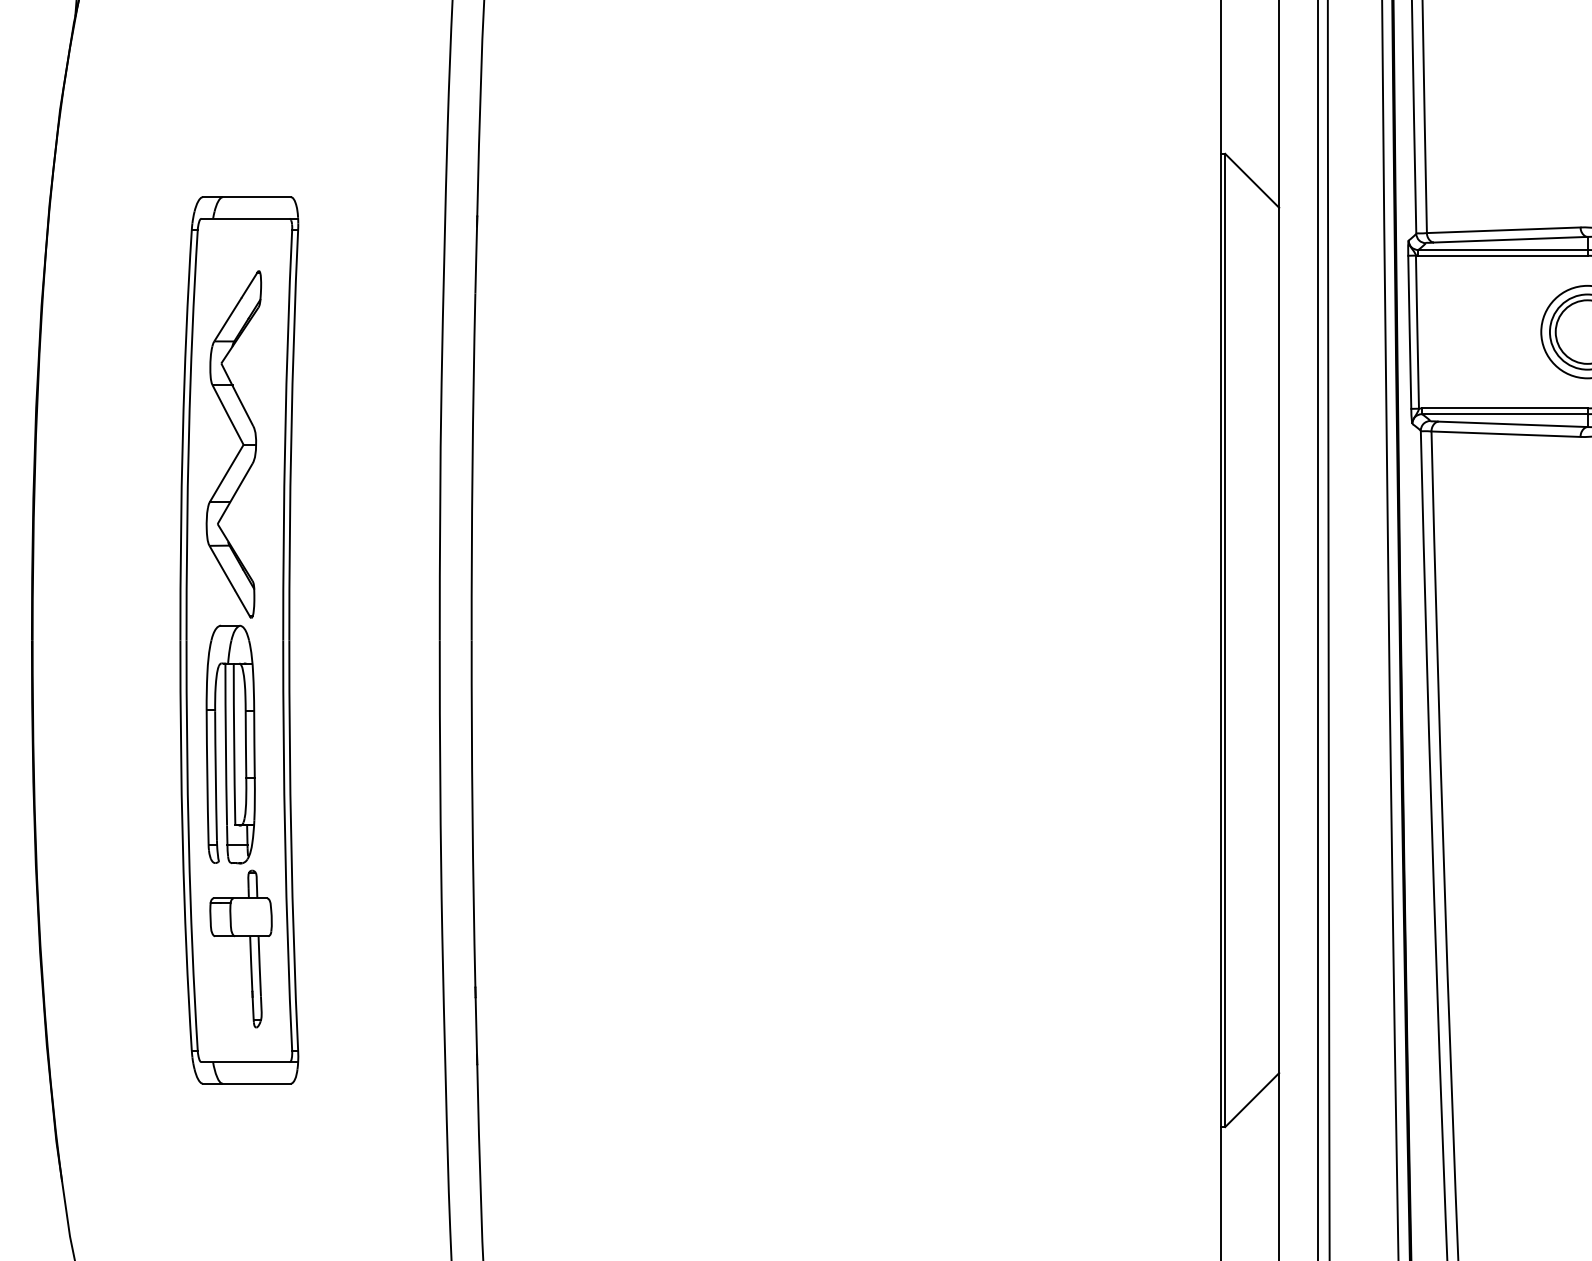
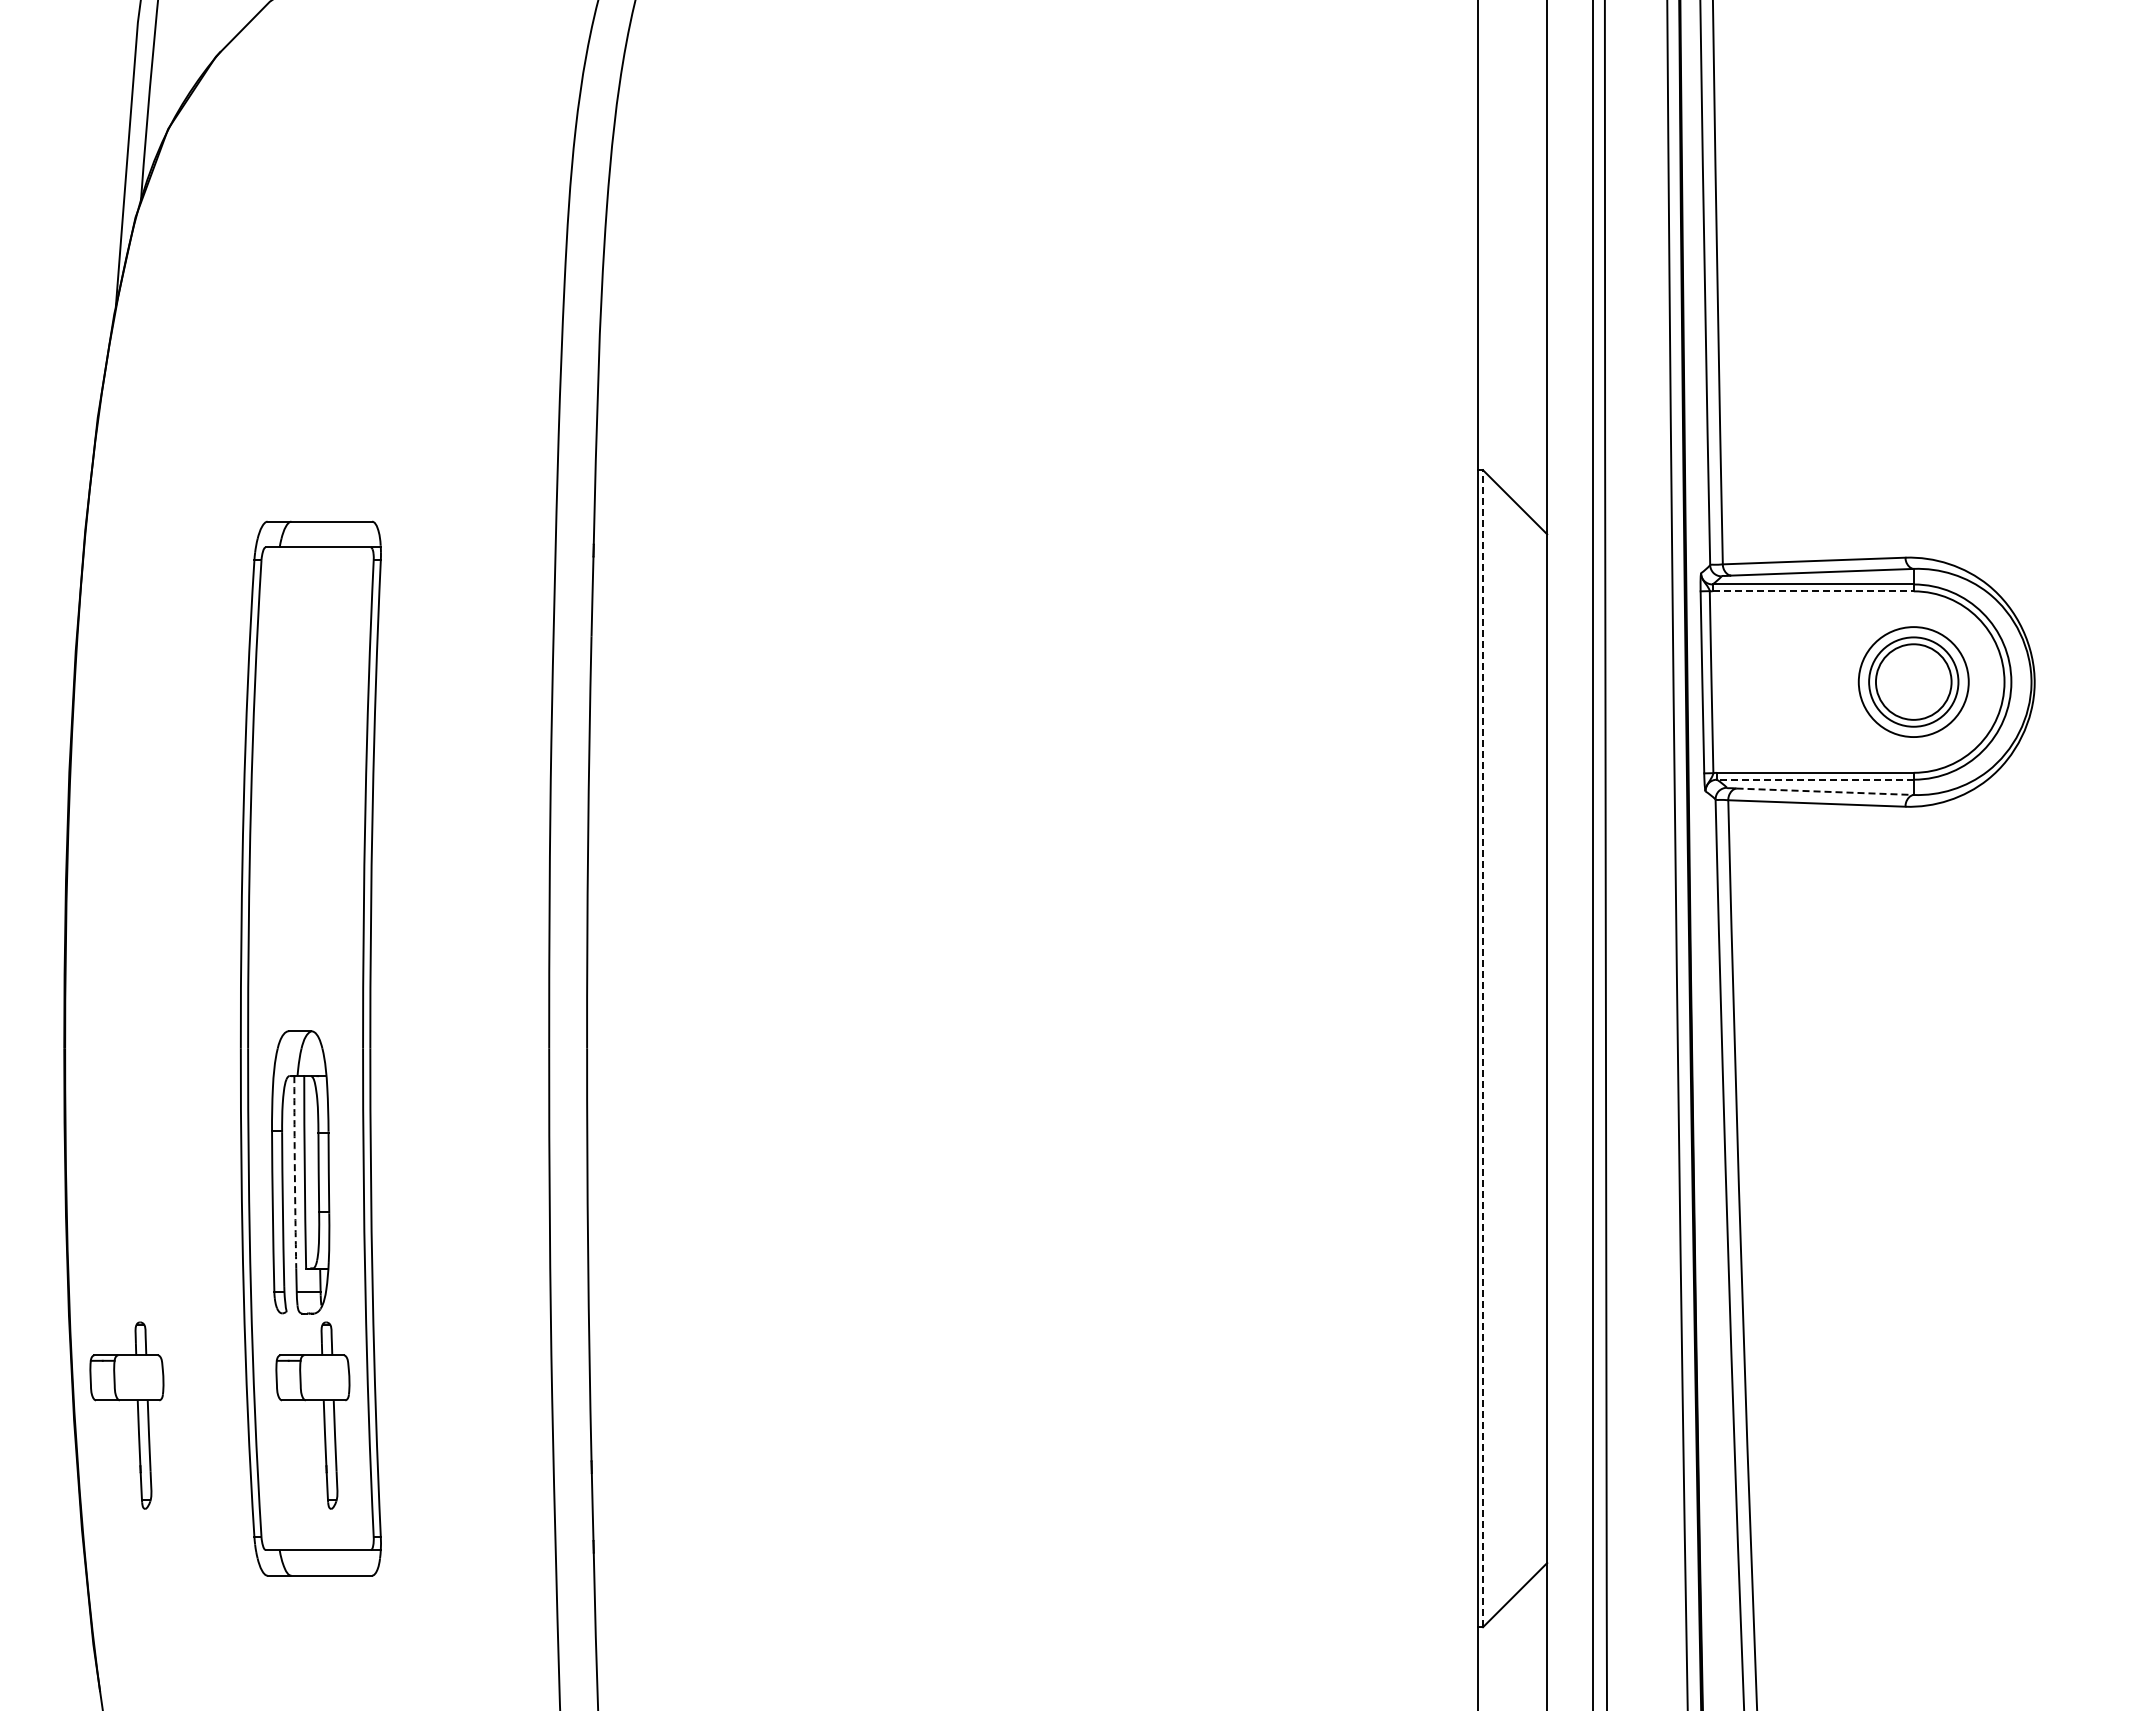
line: (1503, 255) -> (1813, 591), solid -> dashed
line: (1504, 414) -> (1814, 779), solid -> dashed
line: (1513, 424) -> (1825, 791), solid -> dashed
part: (240, 440) -> (312, 811), removed
line: (1225, 640) -> (1483, 1048), solid -> dashed
arc: (225, 744) -> (294, 1172), solid -> dashed
part: (93, 948) -> (137, 1415), added

